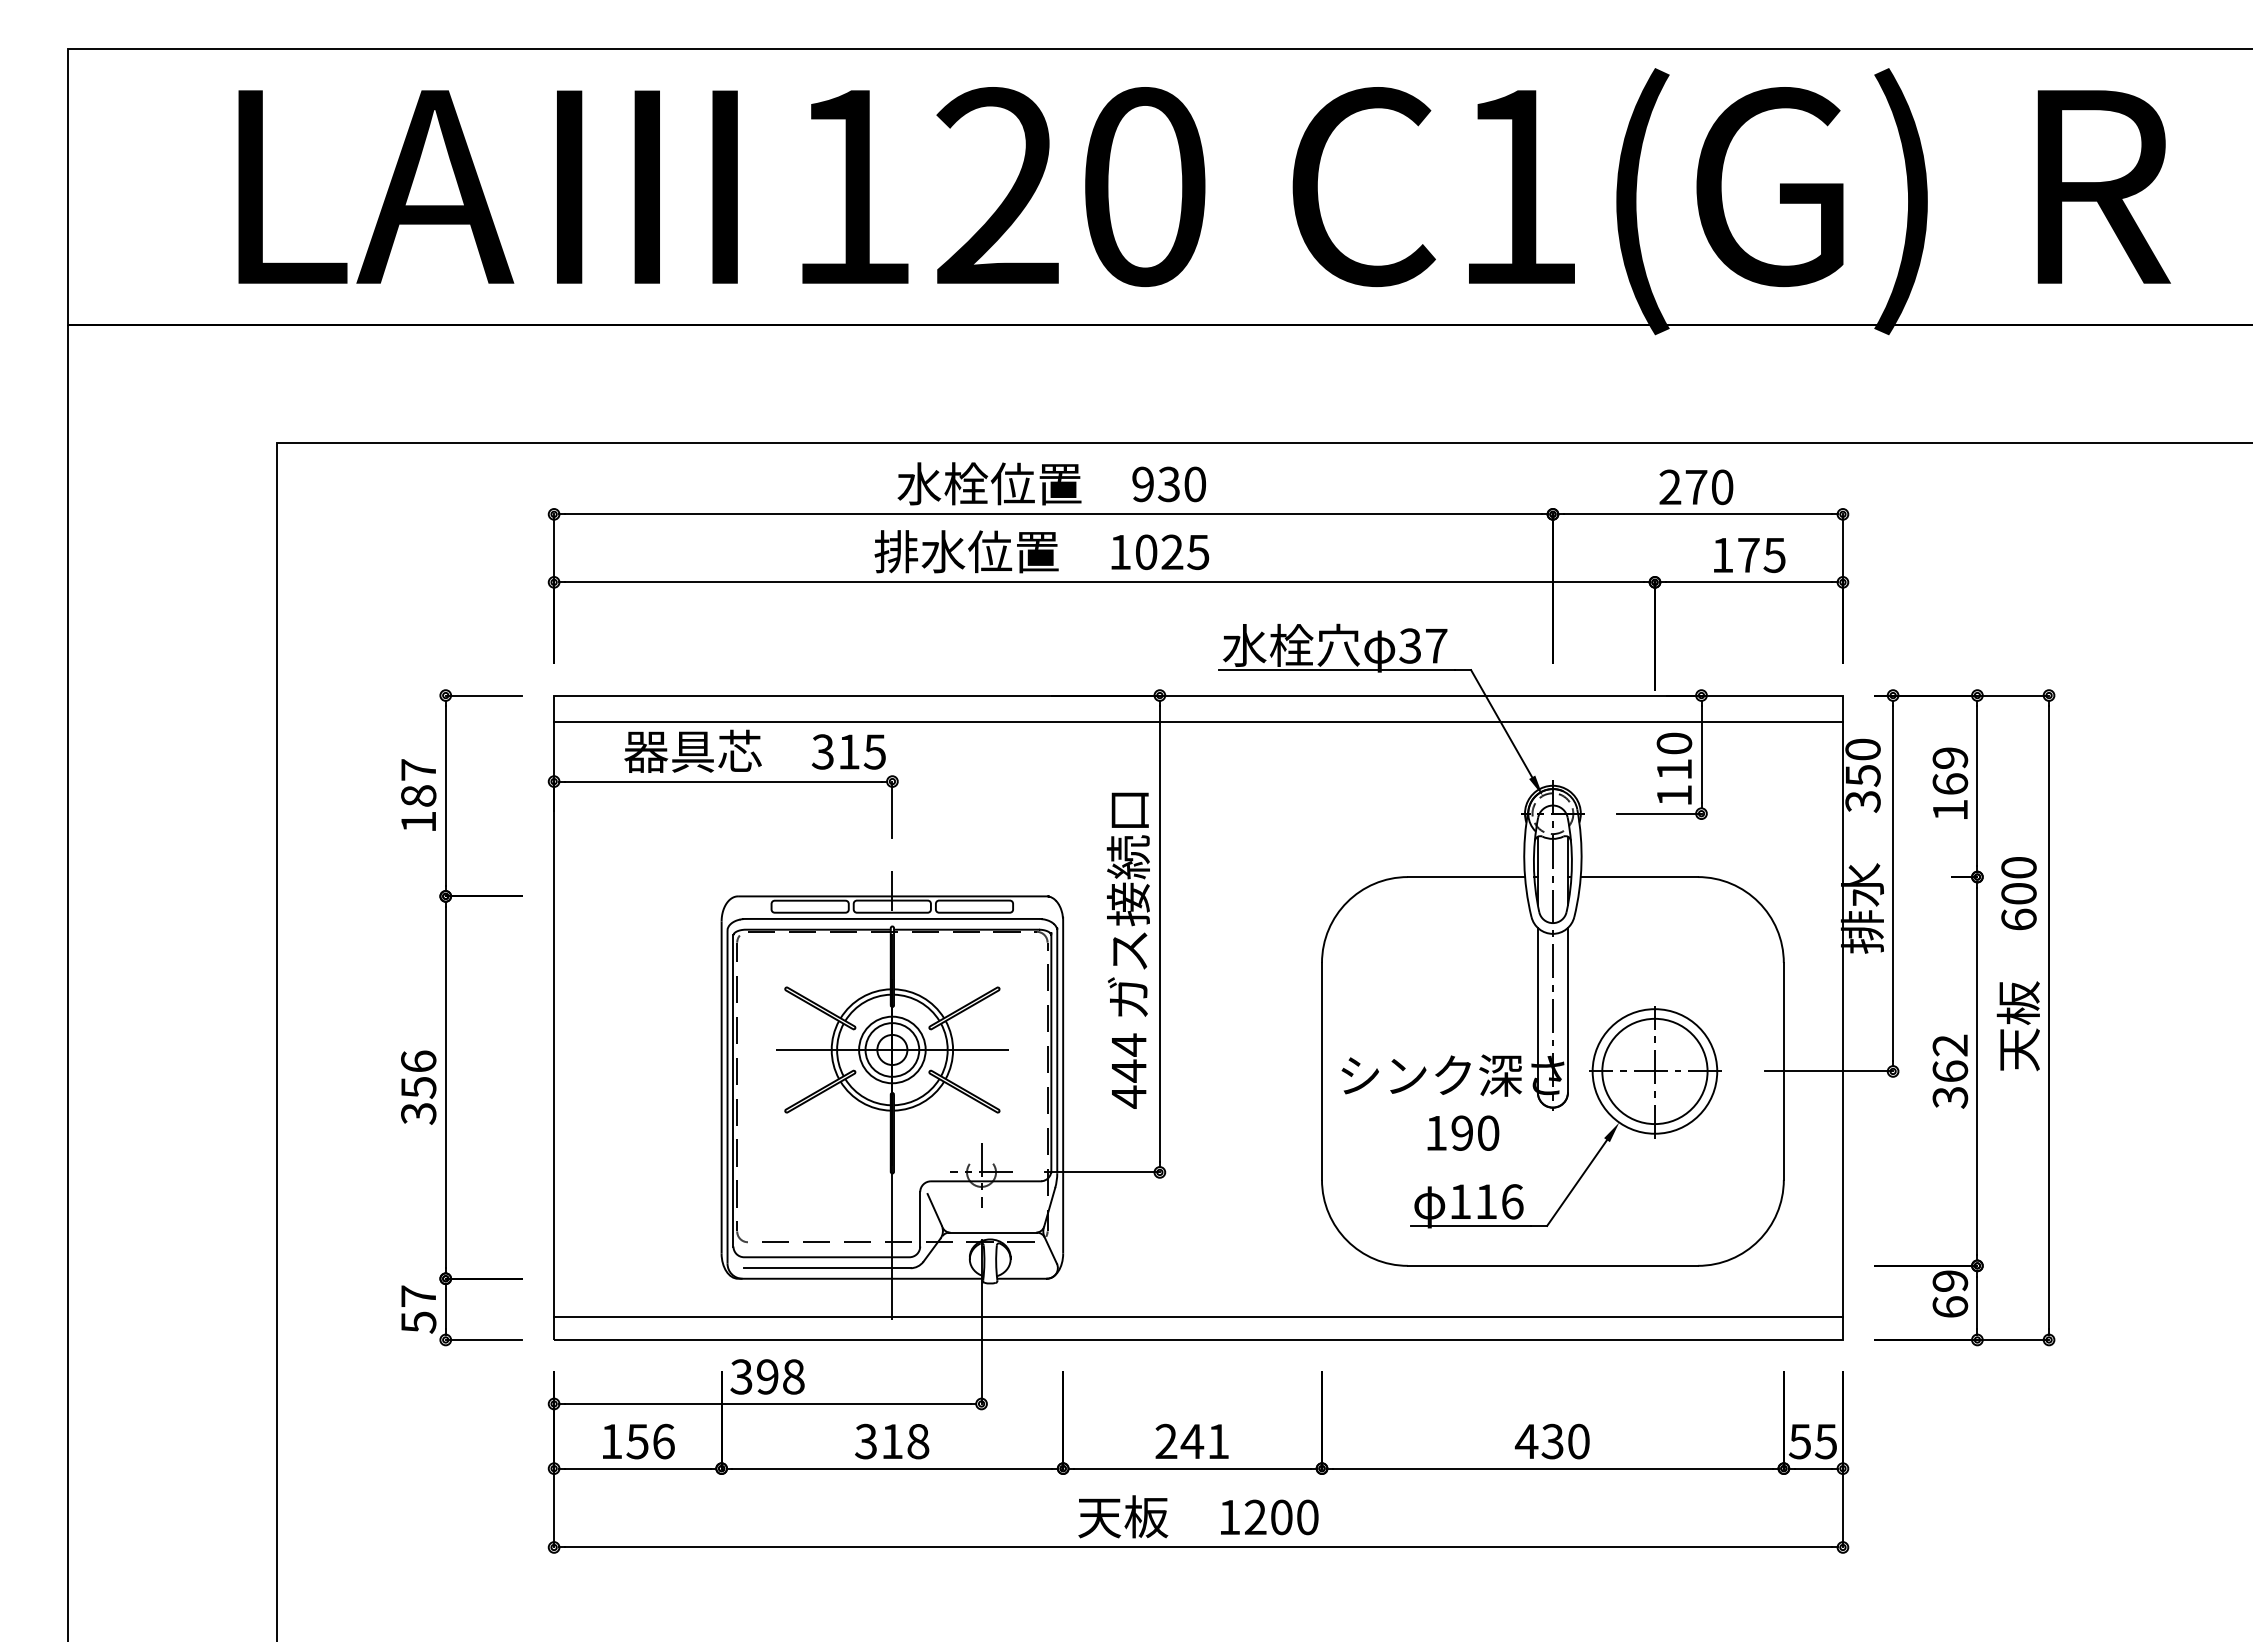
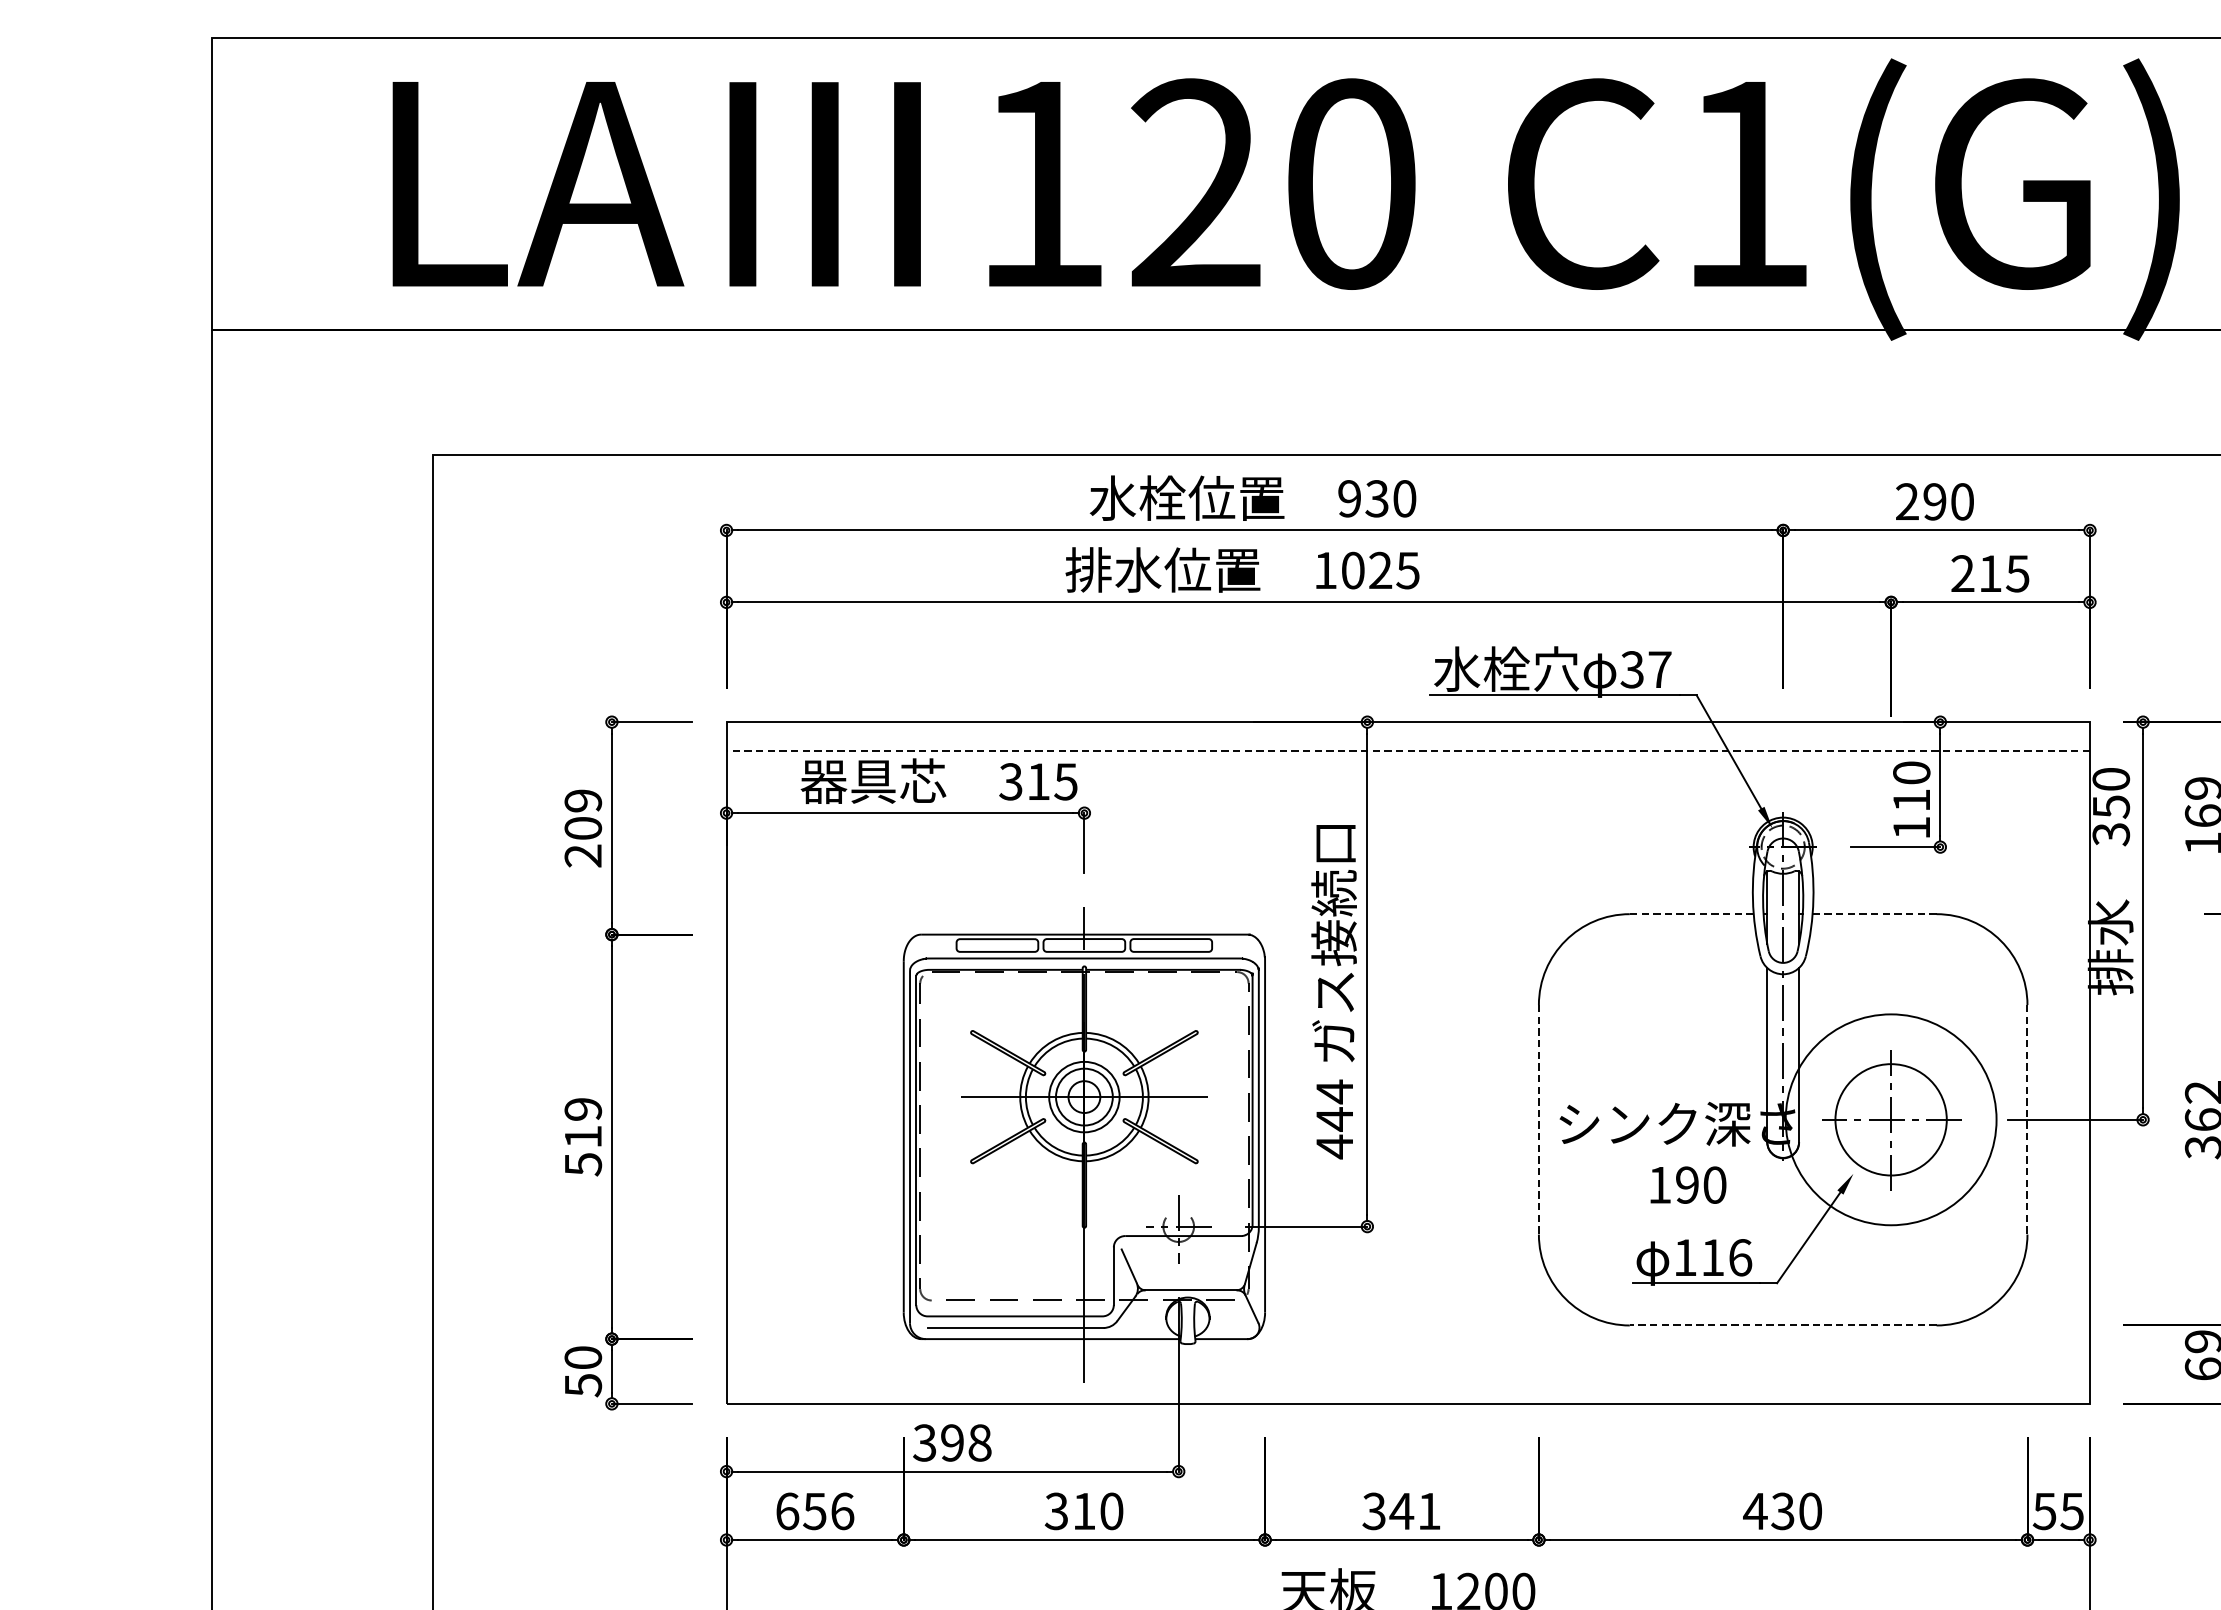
text: (1696, 487) -> (1935, 502), 270 -> 290
text: (1735, 554) -> (1976, 572), 175 -> 215
line: (1197, 722) -> (1407, 750), solid -> dashed
text: (418, 795) -> (583, 827), 187 -> 209
line: (1466, 877) -> (1691, 914), solid -> dashed
line: (1639, 877) -> (1874, 914), solid -> dashed
line: (1322, 1071) -> (1539, 1119), solid -> dashed
circle: (1654, 1071) -> (1890, 1119), size x1.6
line: (1783, 1071) -> (2027, 1119), solid -> dashed
text: (418, 1087) -> (583, 1136), 356 -> 519
line: (1552, 1265) -> (1782, 1325), solid -> dashed
text: (418, 1295) -> (583, 1356), 57 -> 50
line: (1198, 1317) -> (1408, 1380), removed
text: (611, 1441) -> (787, 1511), 156 -> 656
text: (918, 1441) -> (1112, 1511), 318 -> 310
text: (1166, 1441) -> (1374, 1511), 241 -> 341

